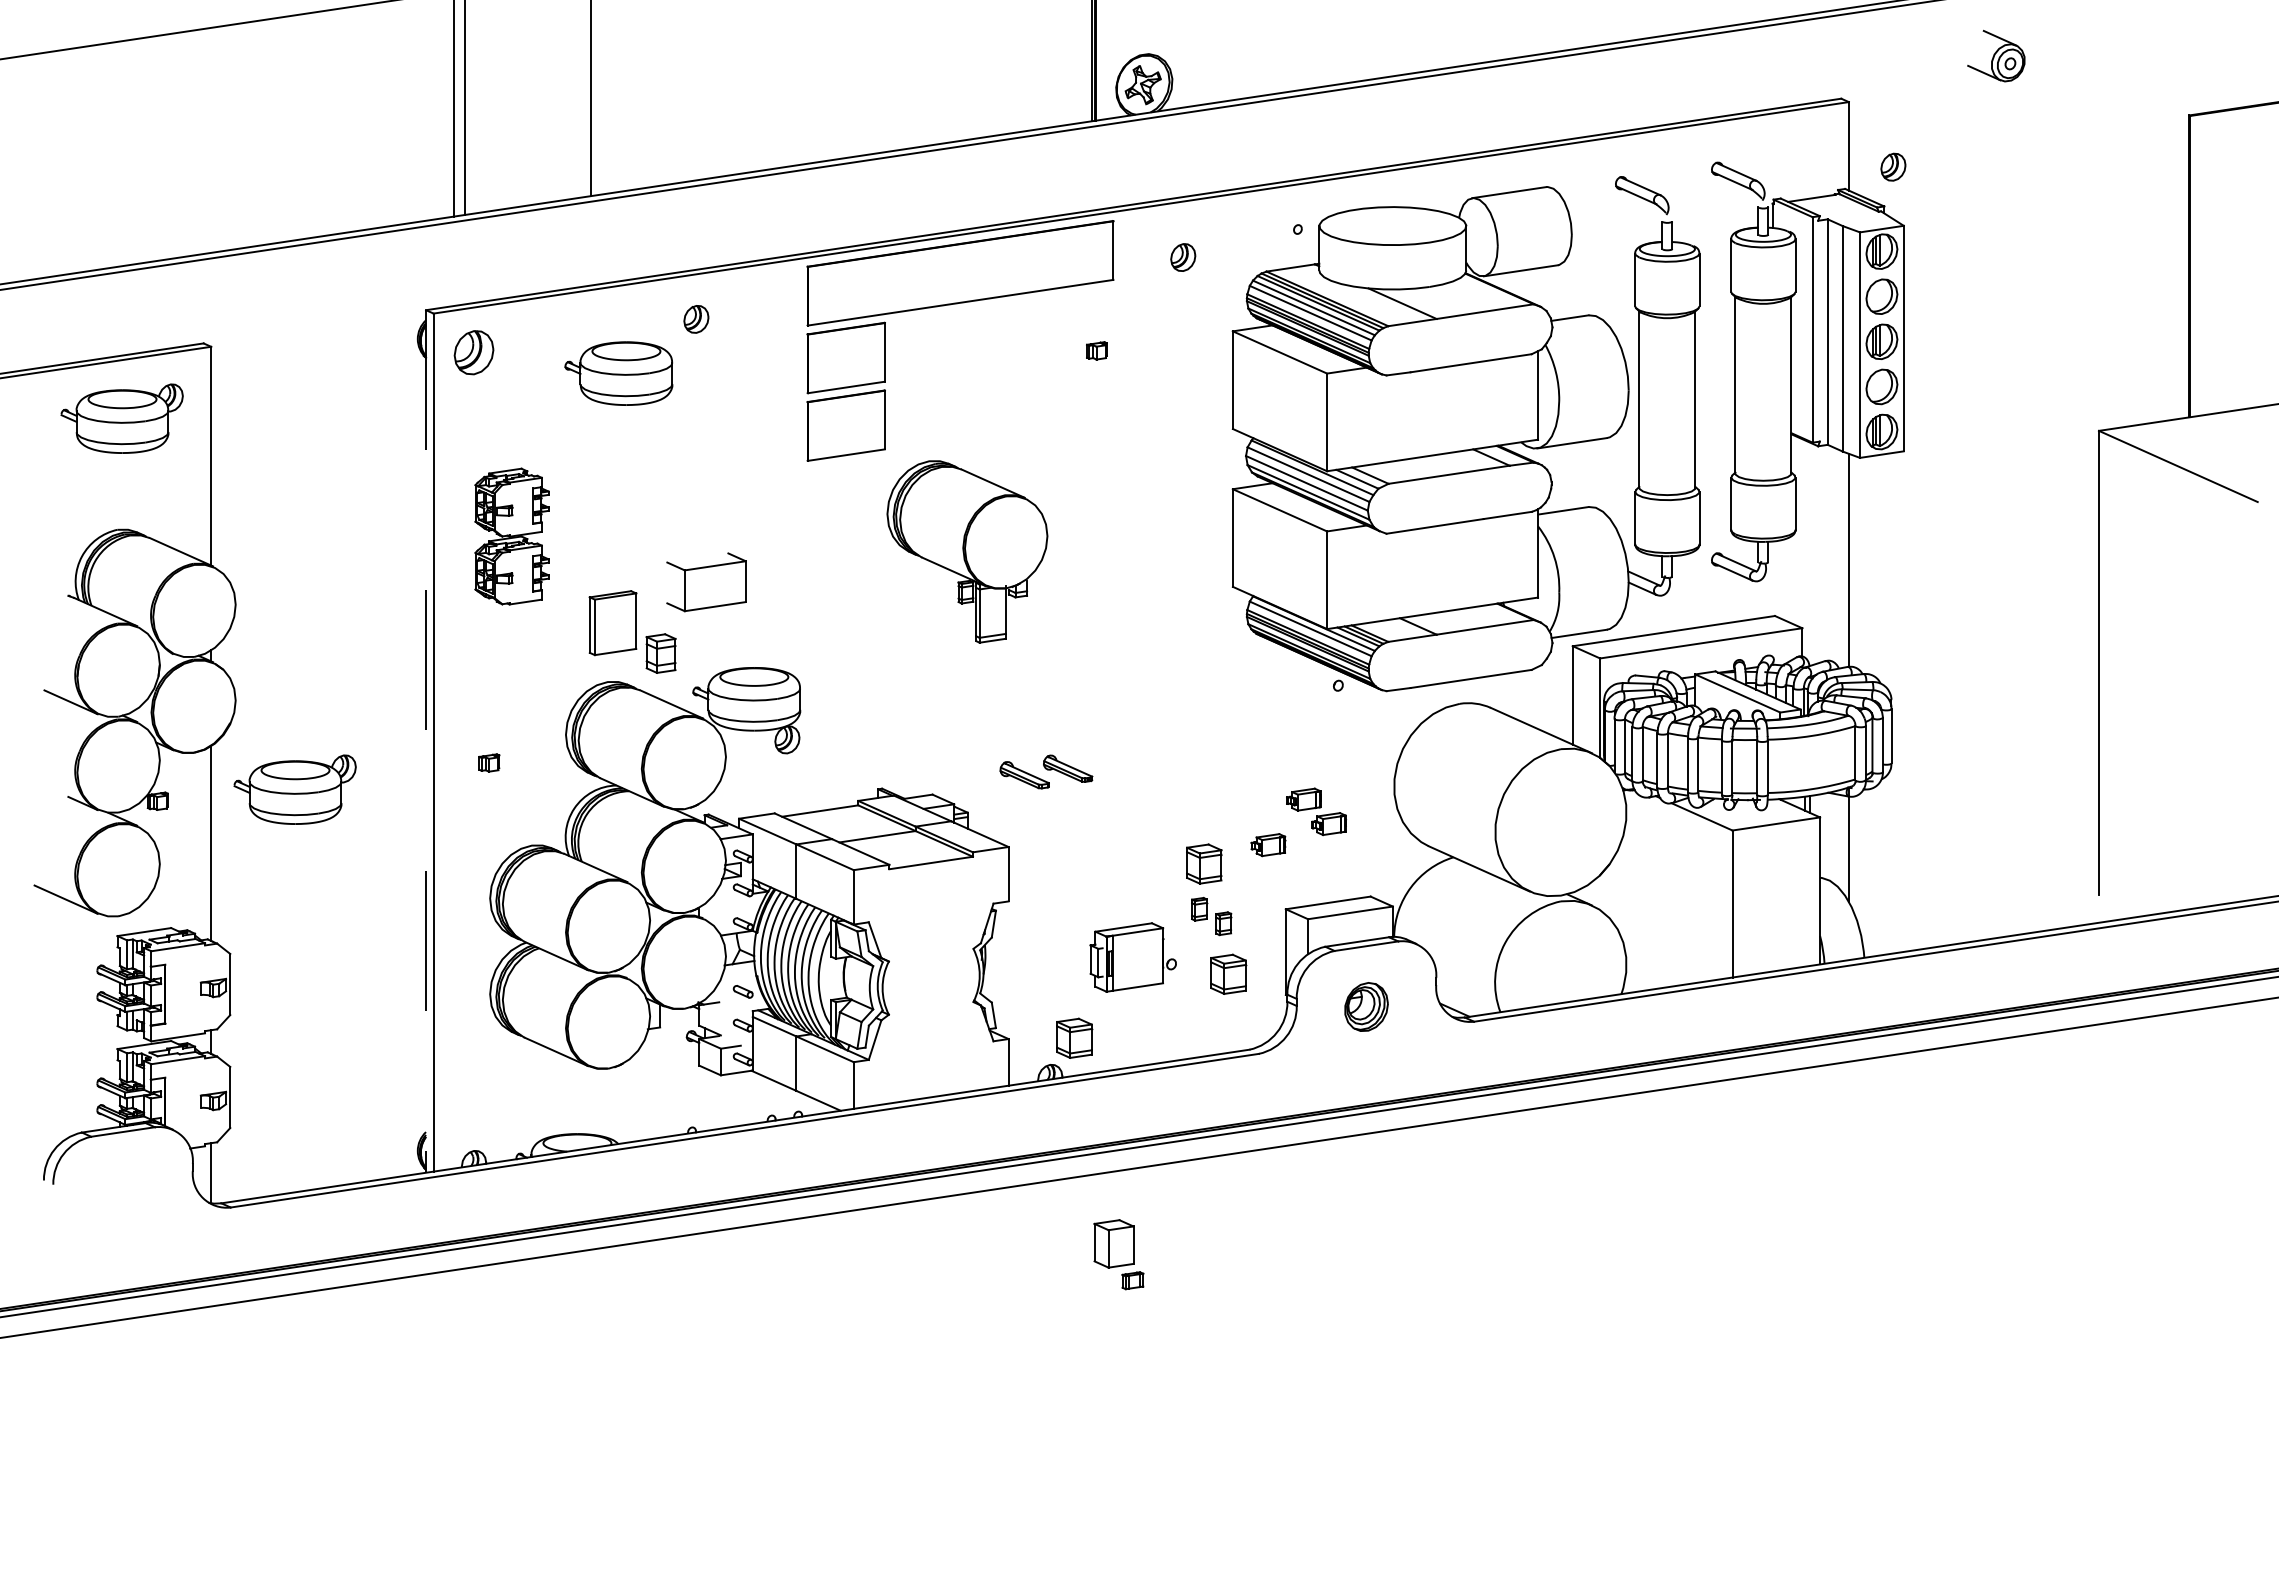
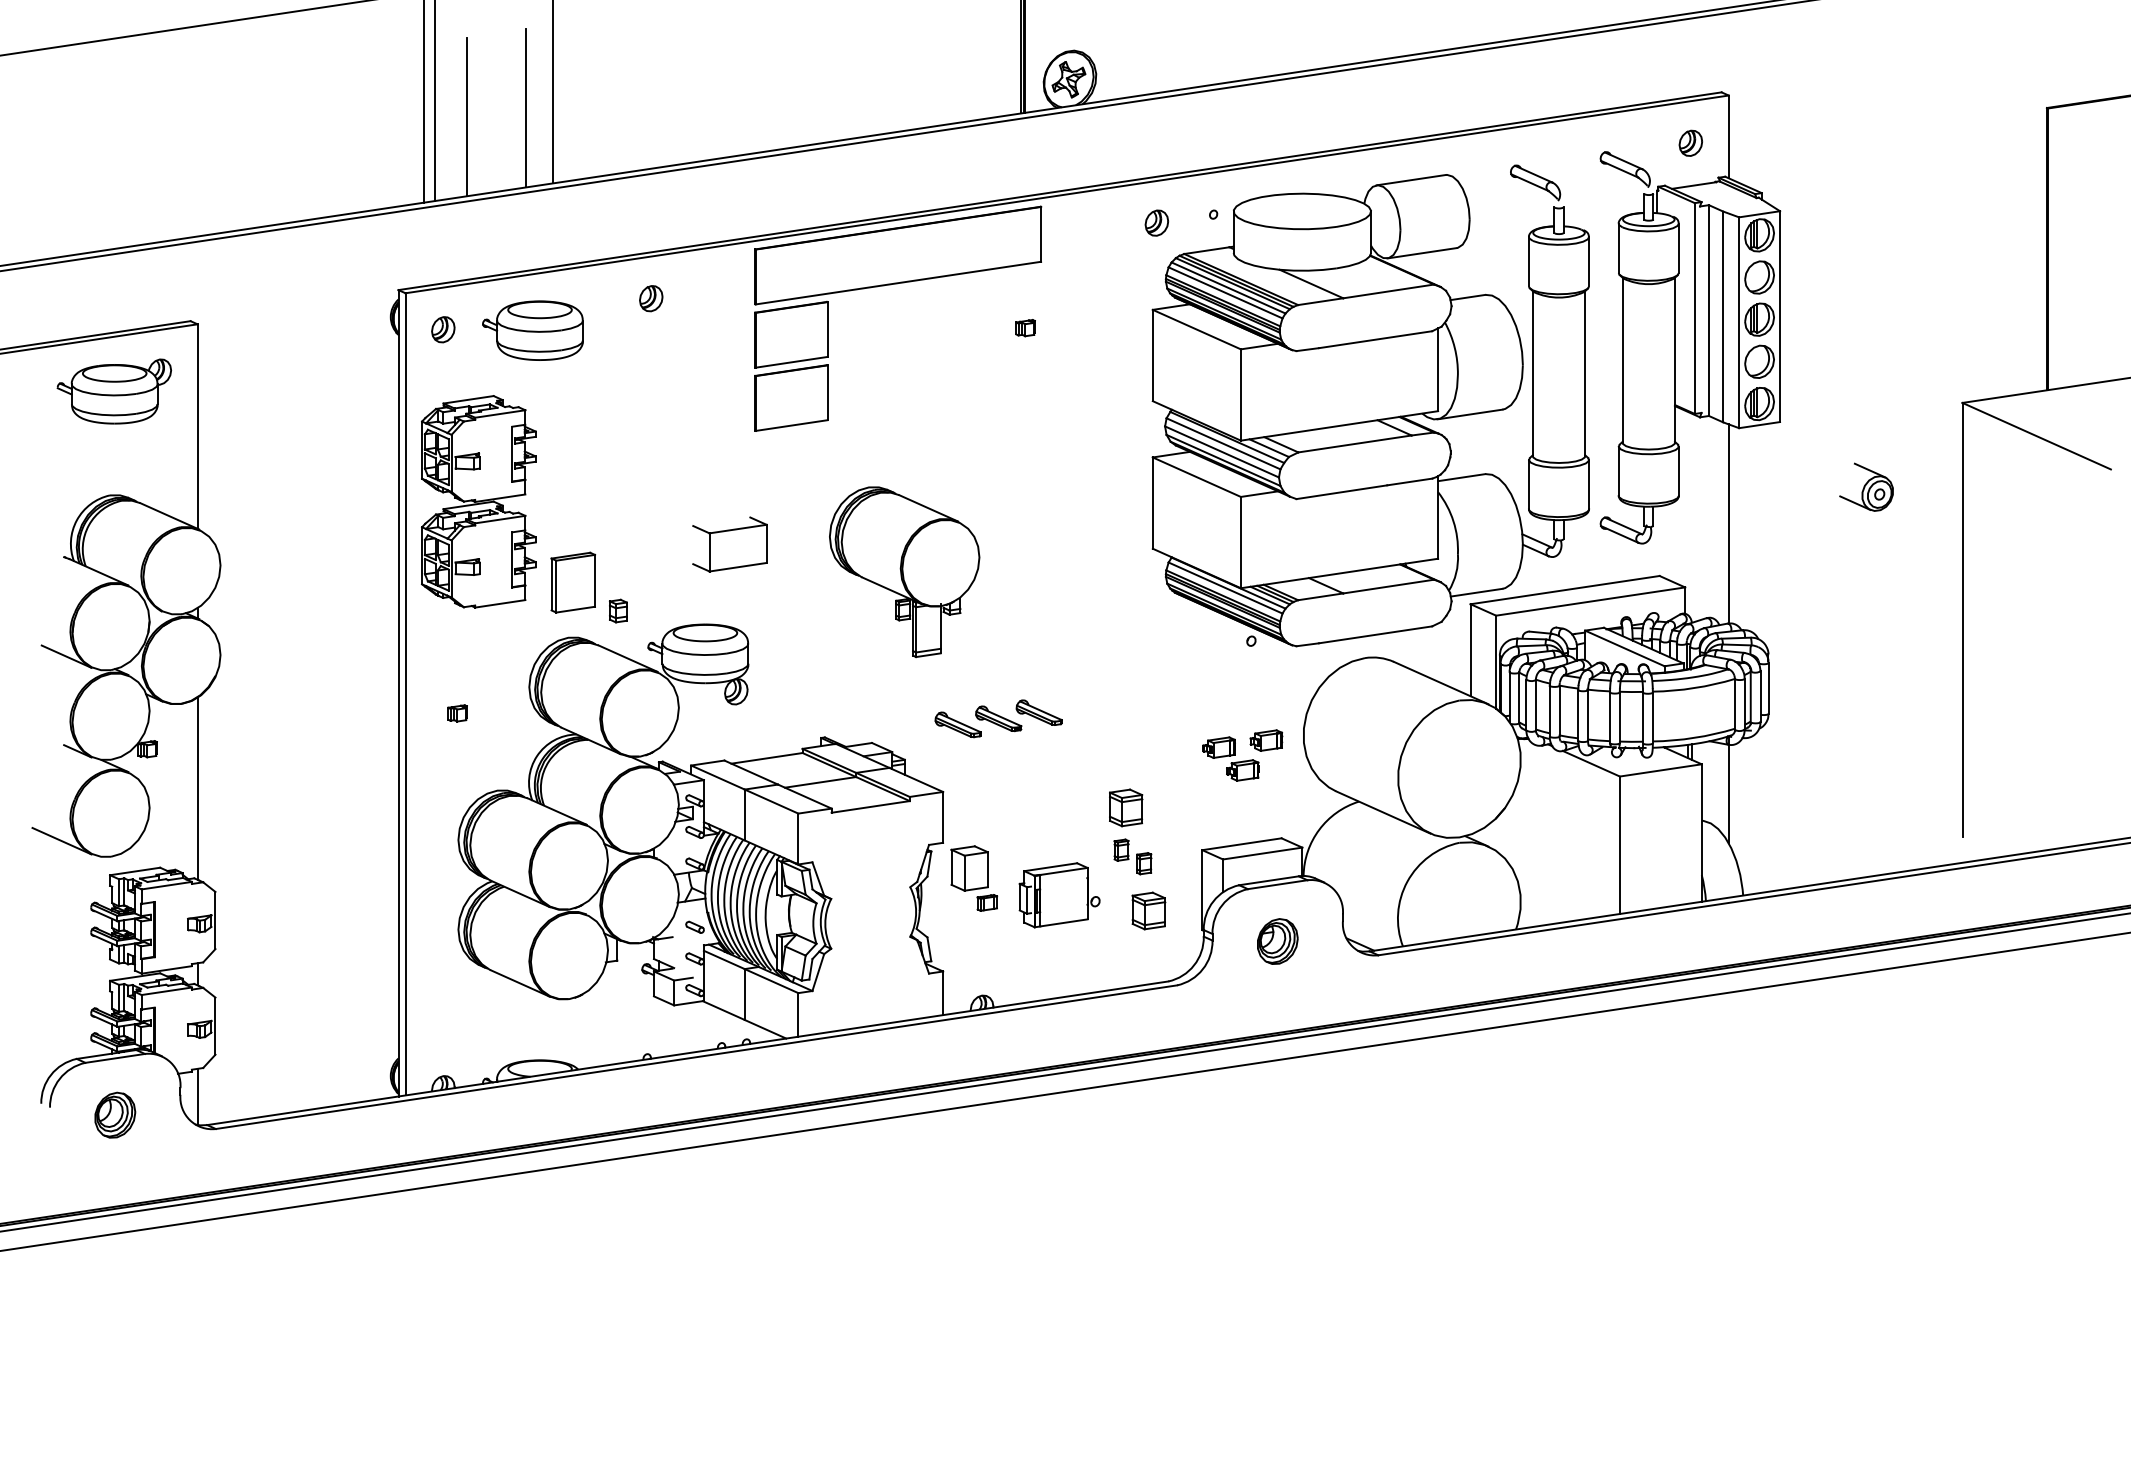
part: (1996, 55) -> (1866, 486), moved
line: (562, 115) -> (526, 108), added
line: (499, 124) -> (467, 116), added
part: (1893, 166) -> (1690, 142), moved
part: (1183, 257) -> (1157, 223), moved
part: (473, 352) -> (442, 329), size x0.62
part: (618, 373) -> (532, 330), moved
part: (511, 536) -> (478, 501), size x1.67
part: (967, 551) -> (904, 571), moved
part: (706, 582) -> (729, 544), moved
part: (661, 653) -> (618, 611), size x0.62
line: (426, 741) -> (398, 693), dashed -> solid
part: (1111, 762) -> (1039, 712), added
part: (294, 789) -> (275, 738), removed
part: (1268, 845) -> (1266, 741), moved
part: (1074, 1037) -> (1004, 970), removed
part: (123, 1192) -> (115, 1114), added
part: (1118, 1254) -> (973, 878), moved

